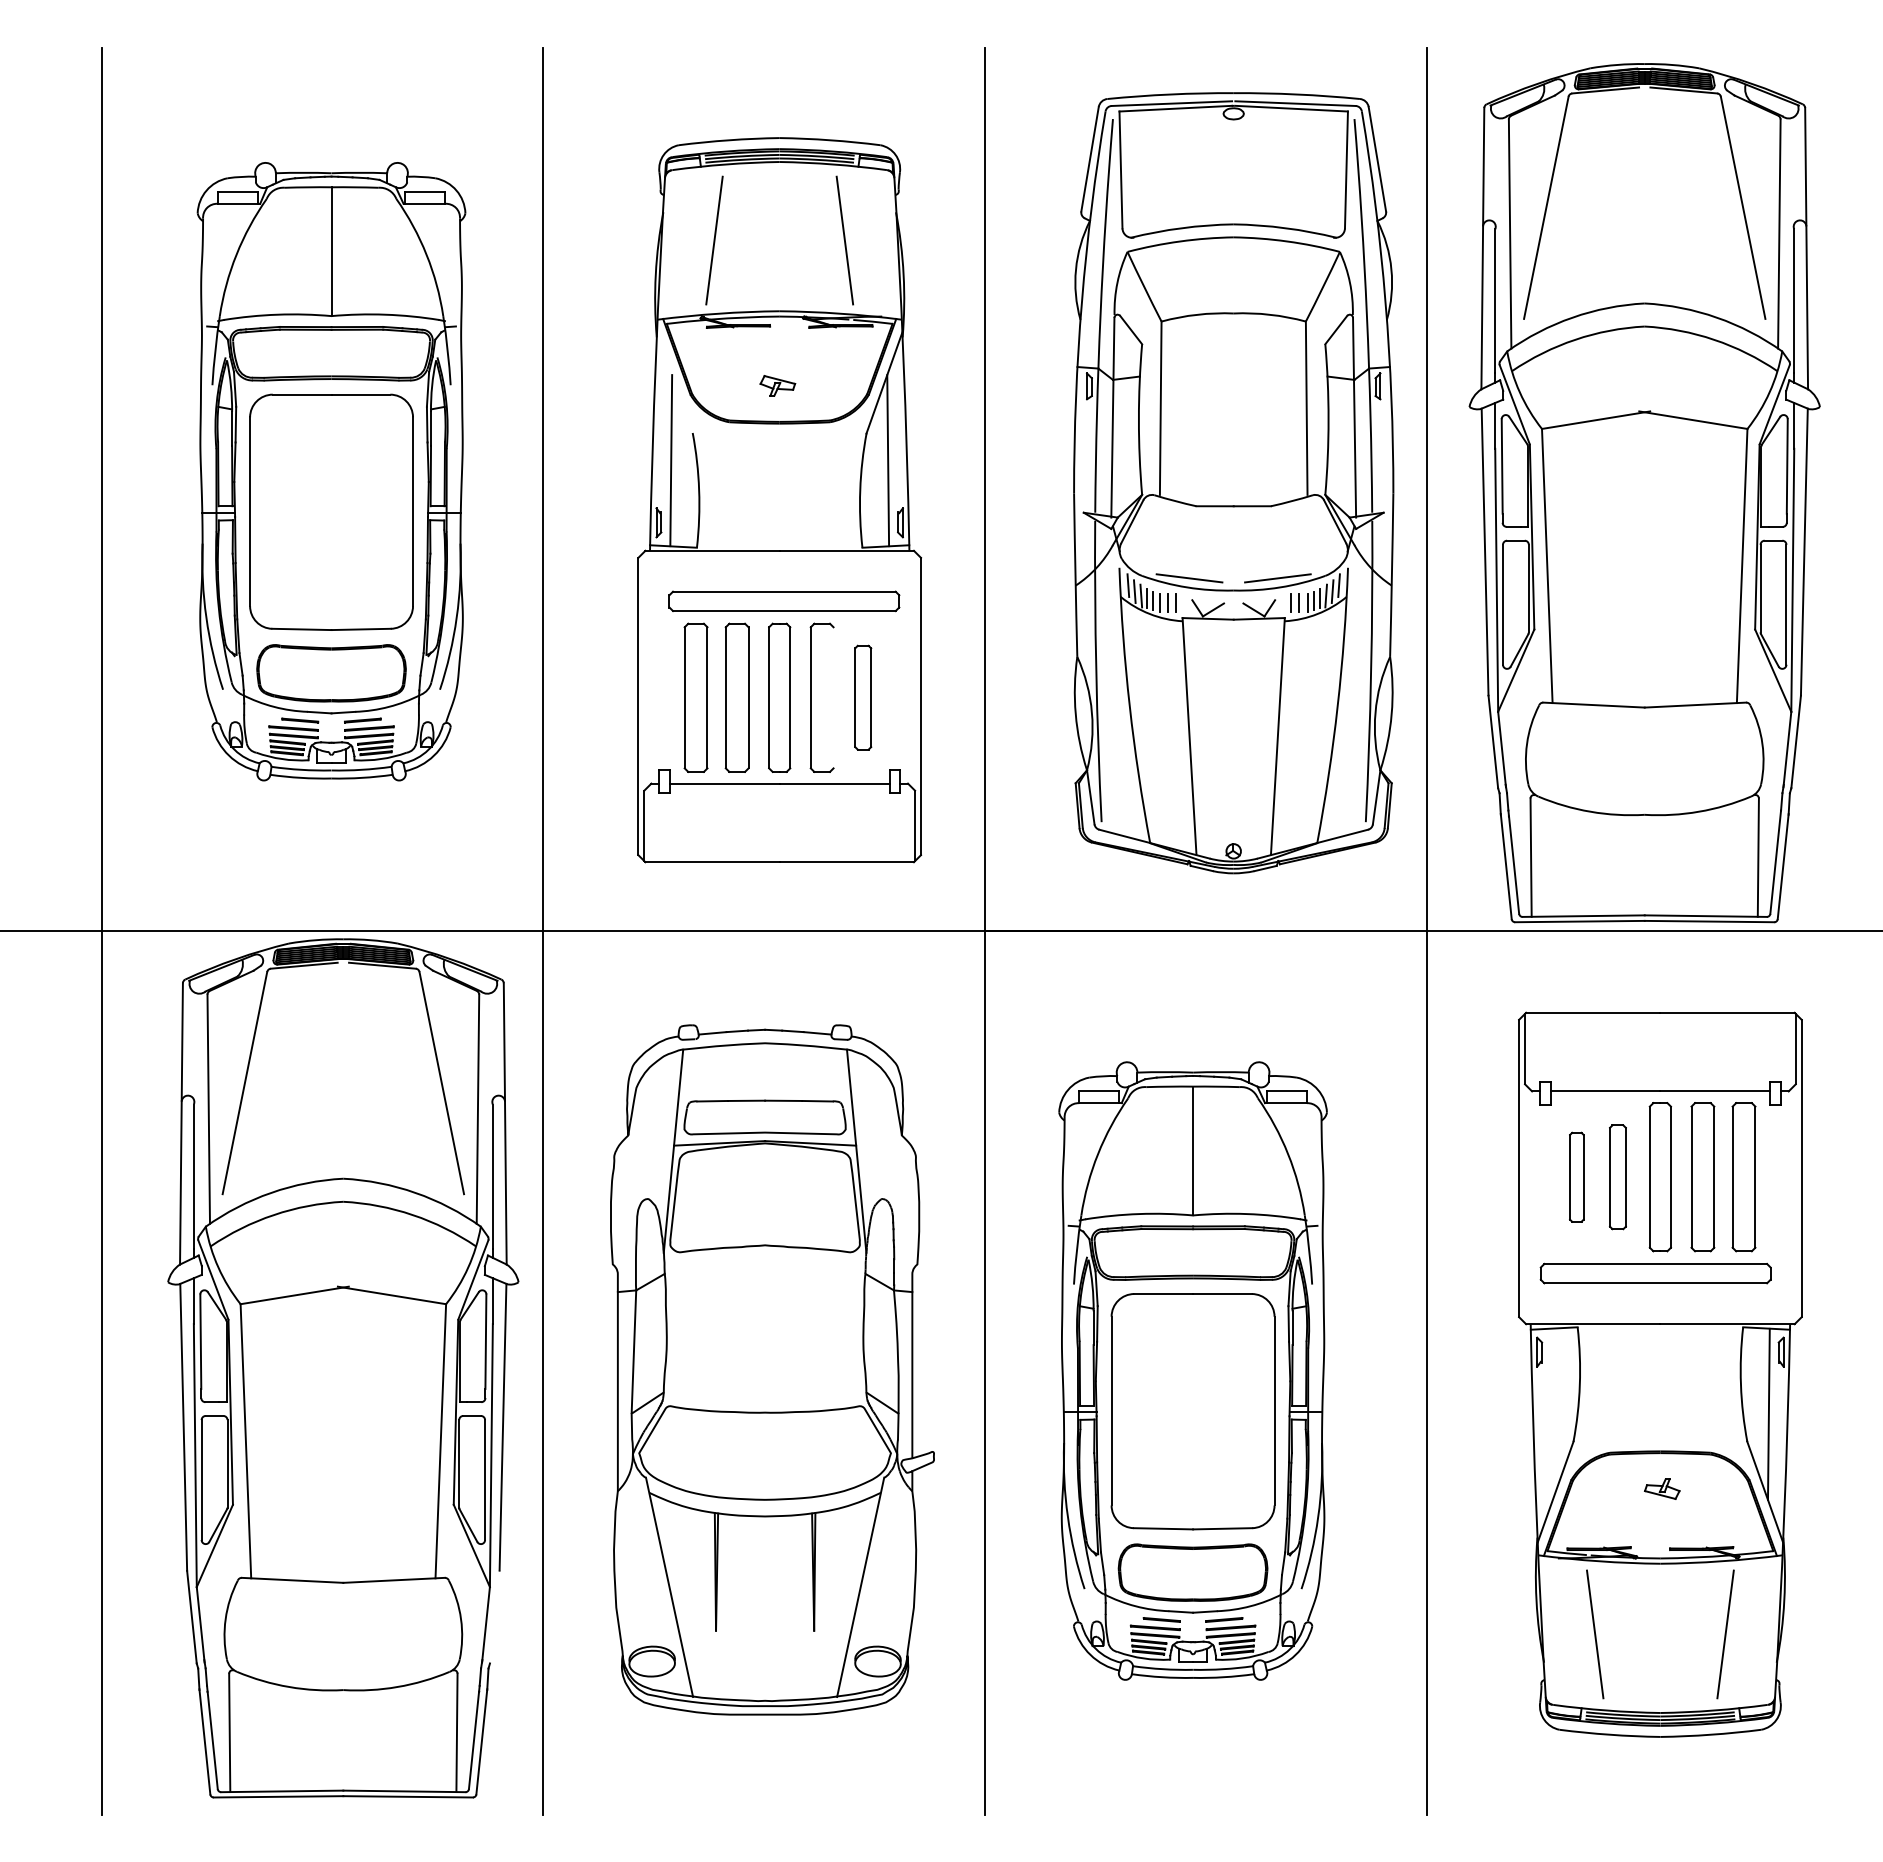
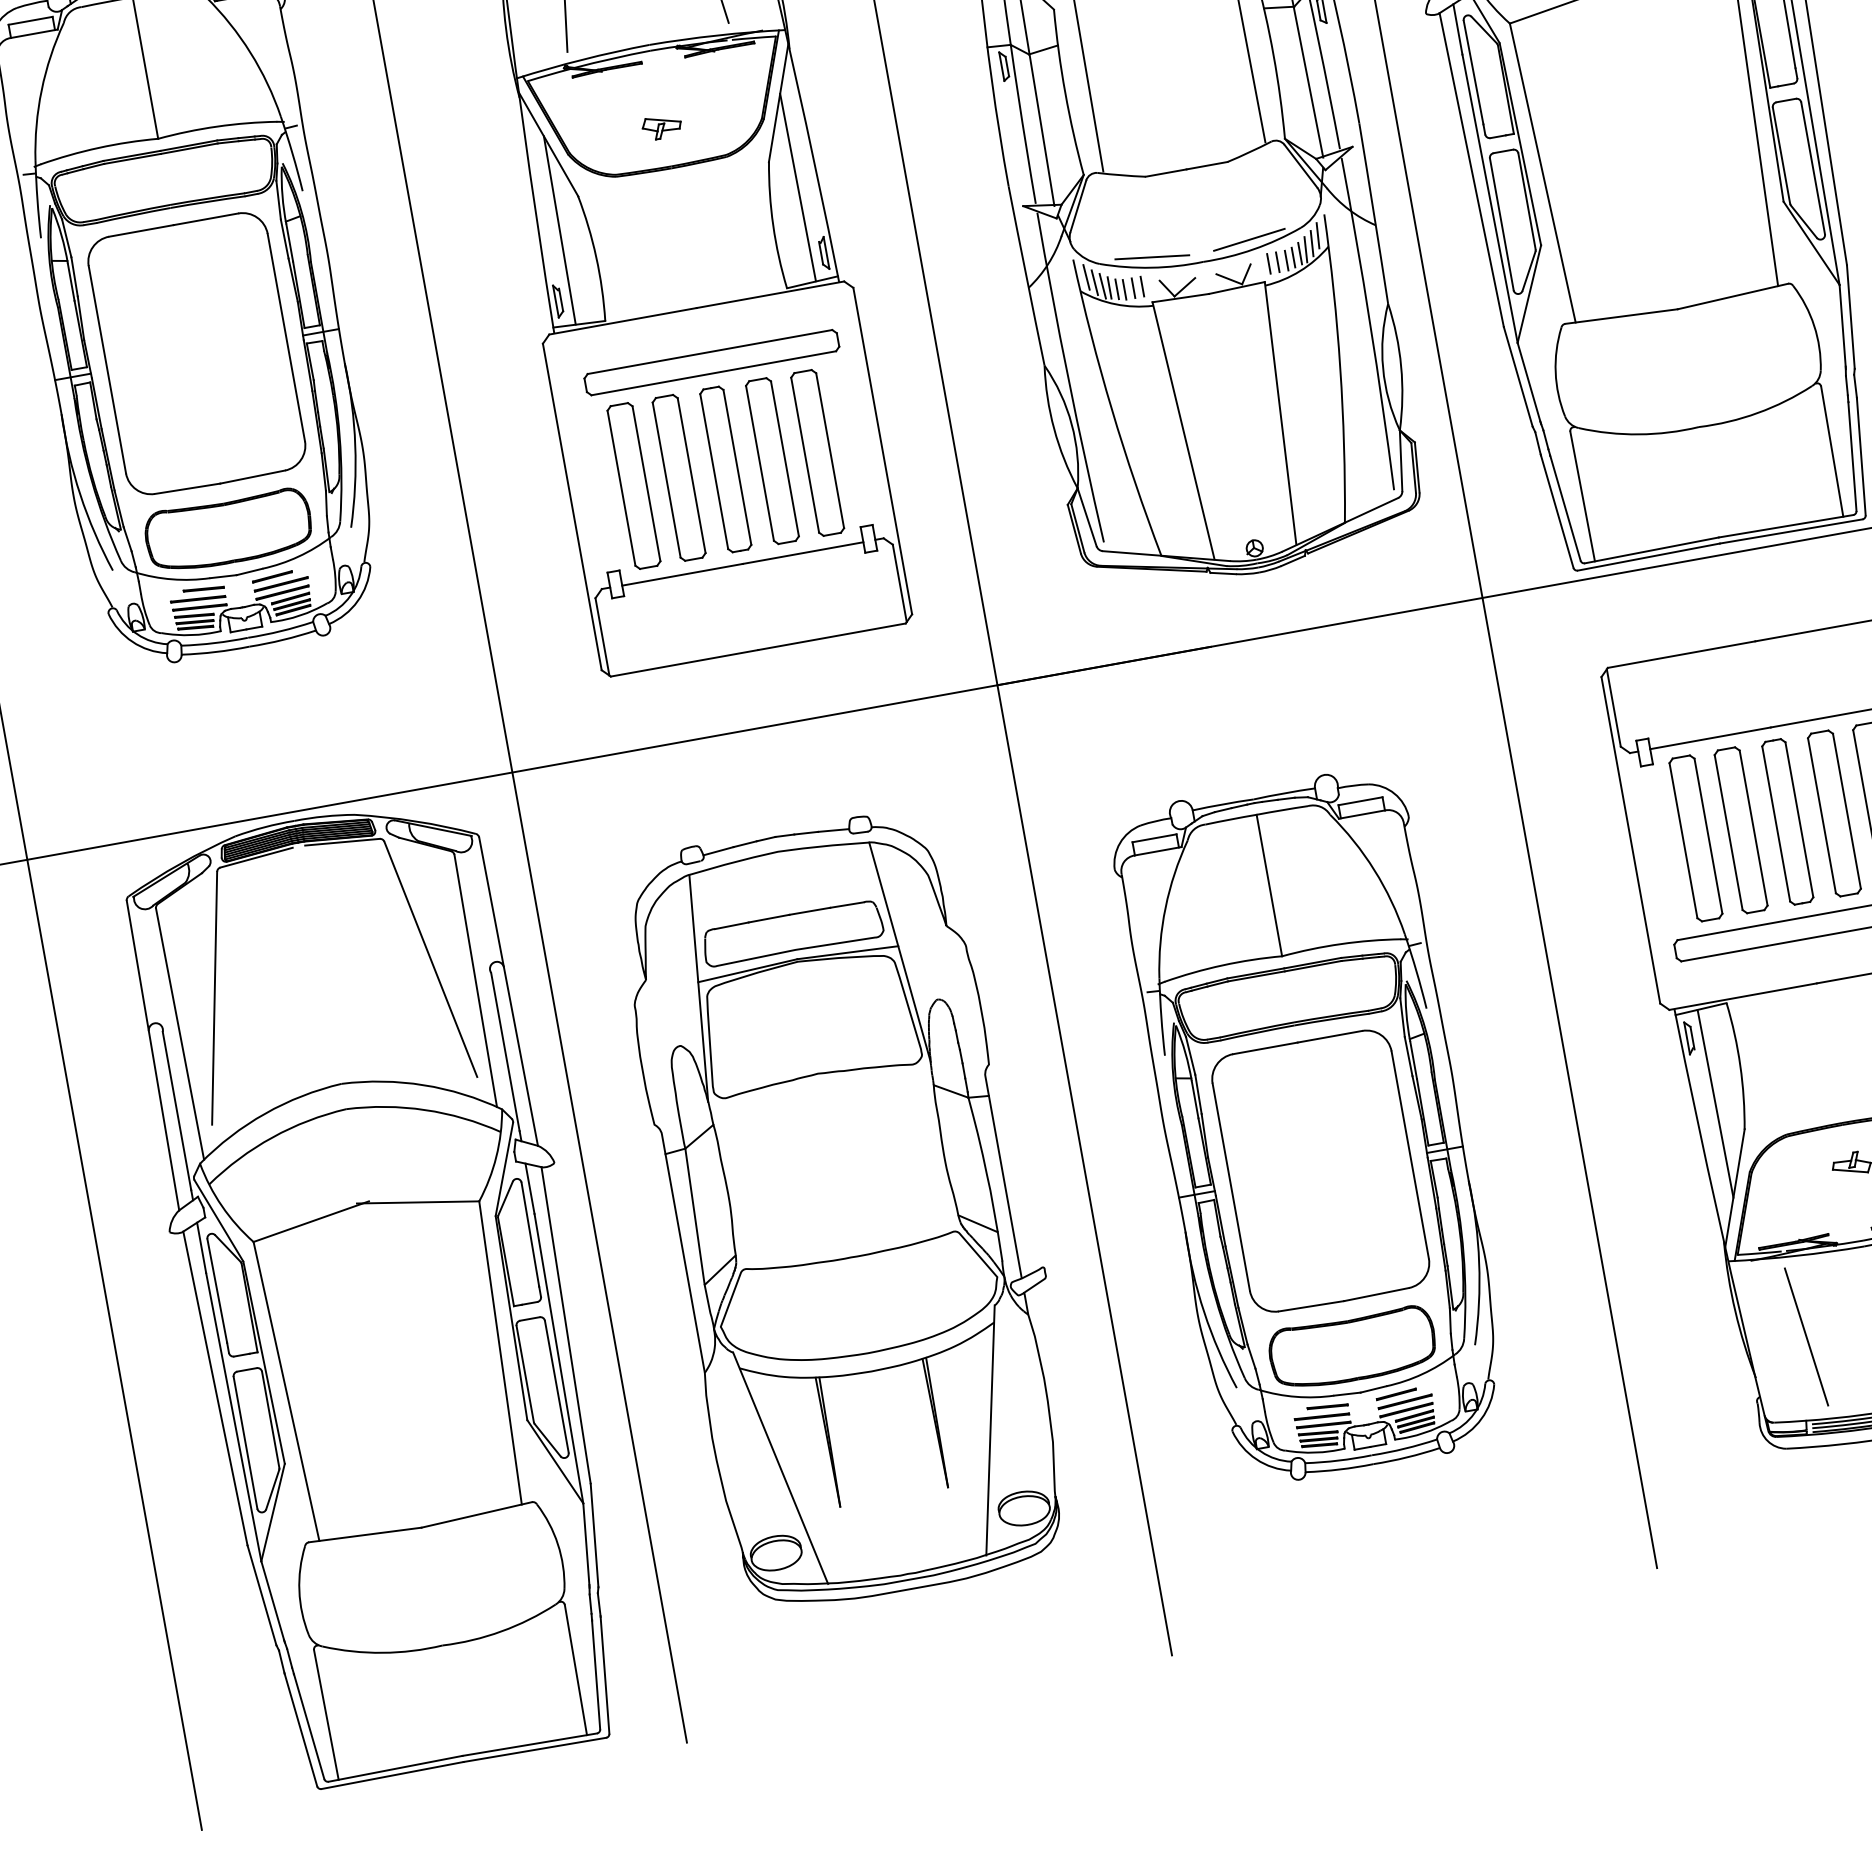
line: (674, 382) -> (547, 143), added
line: (833, 697) -> (784, 458), added
part: (862, 697) -> (816, 452), size x1.43
part: (1576, 1177) -> (1695, 838), size x1.67
part: (1617, 1177) -> (1740, 830), size x1.43
line: (1551, 1413) -> (1714, 1102), added
line: (494, 1616) -> (594, 1534), added

